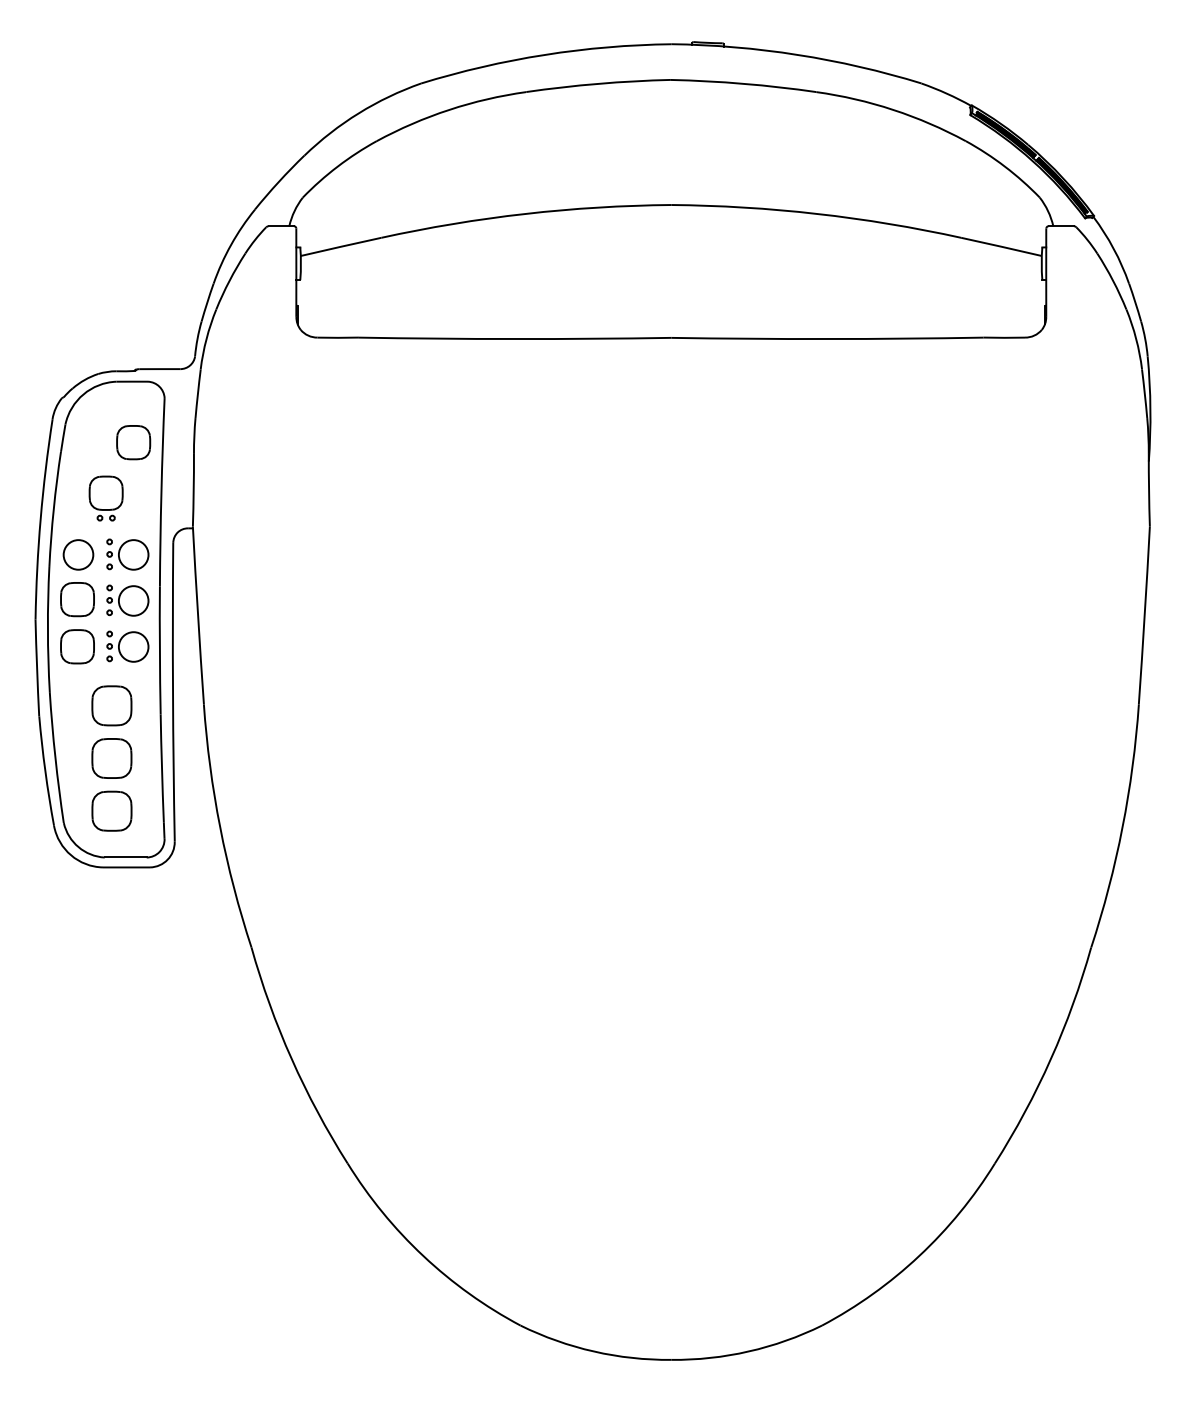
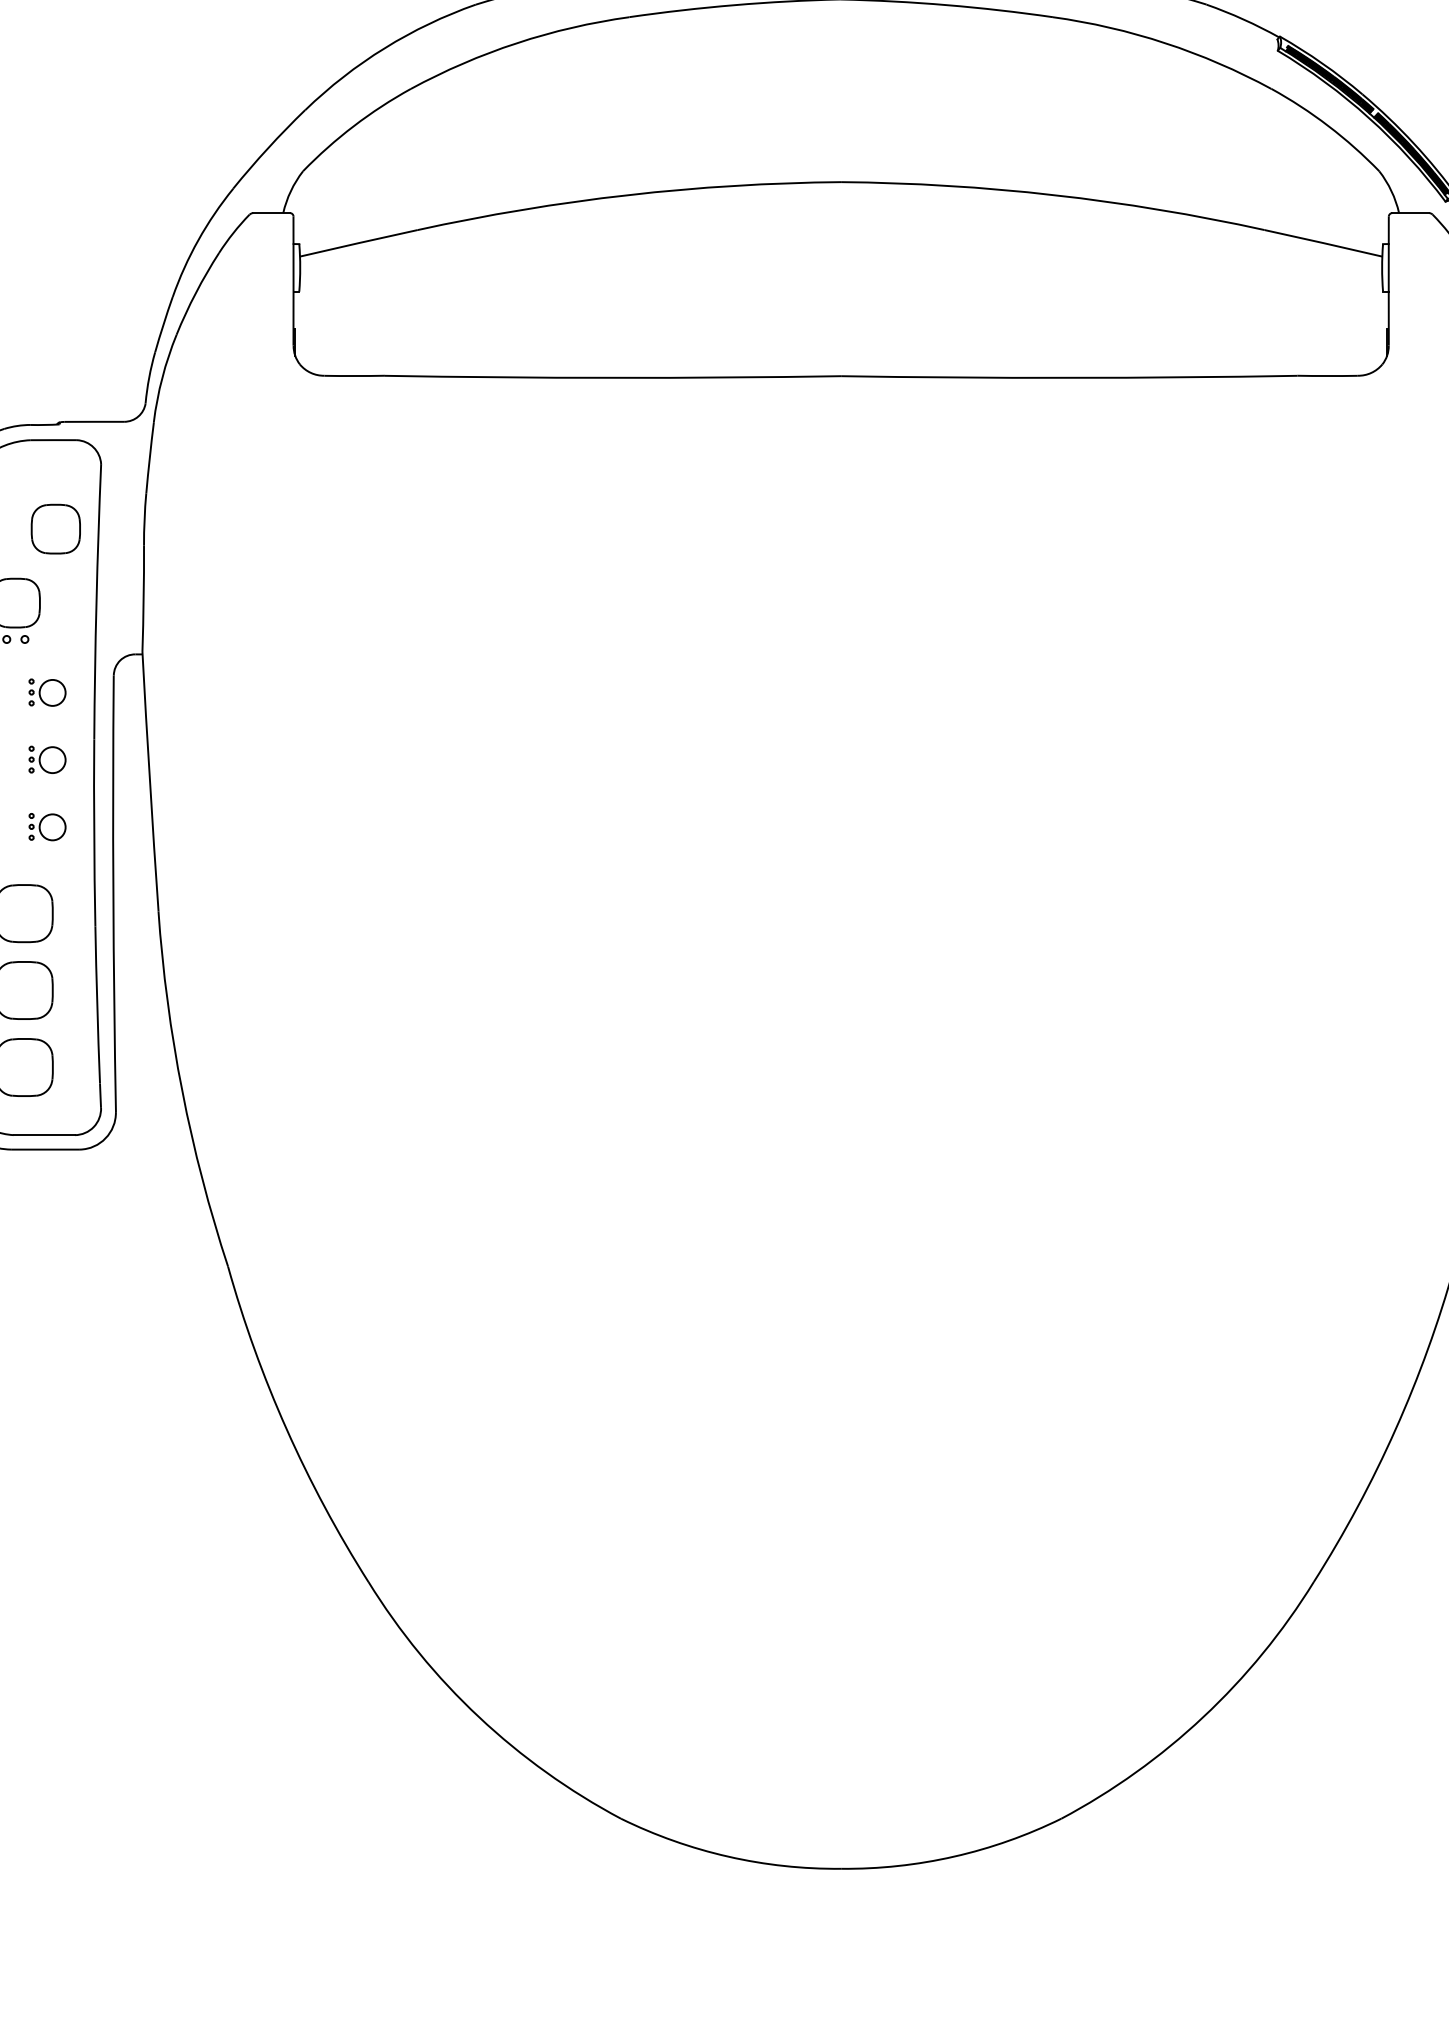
part: (127, 554) -> (46, 692), size x0.6
part: (127, 600) -> (46, 759), size x0.6
part: (127, 646) -> (46, 826), size x0.6

